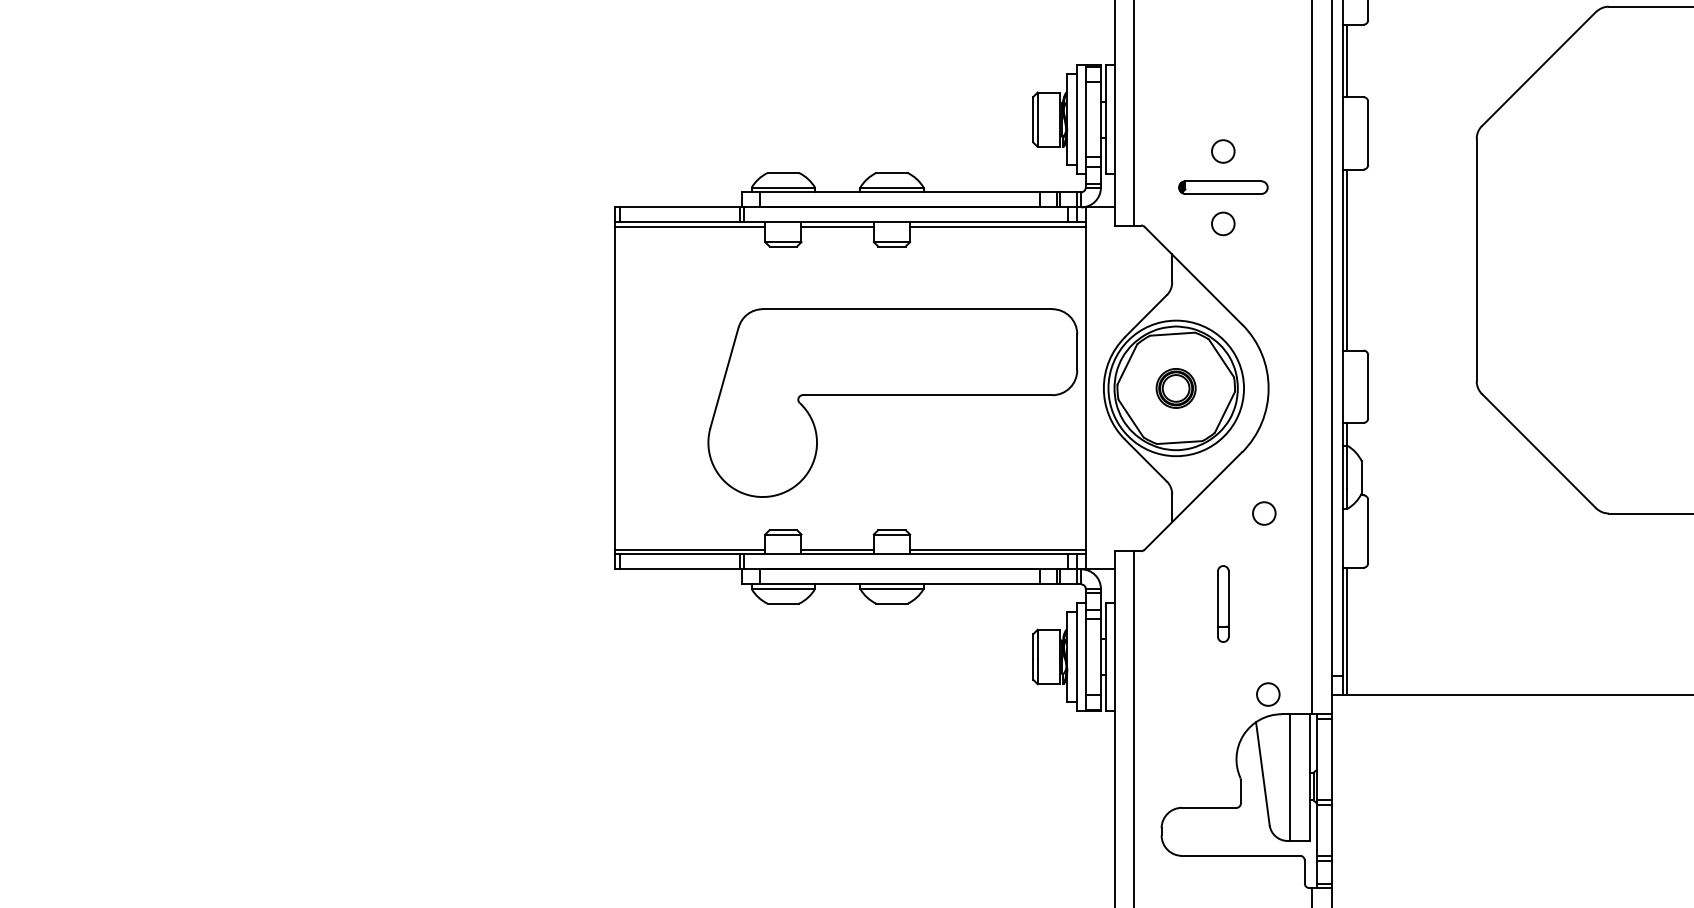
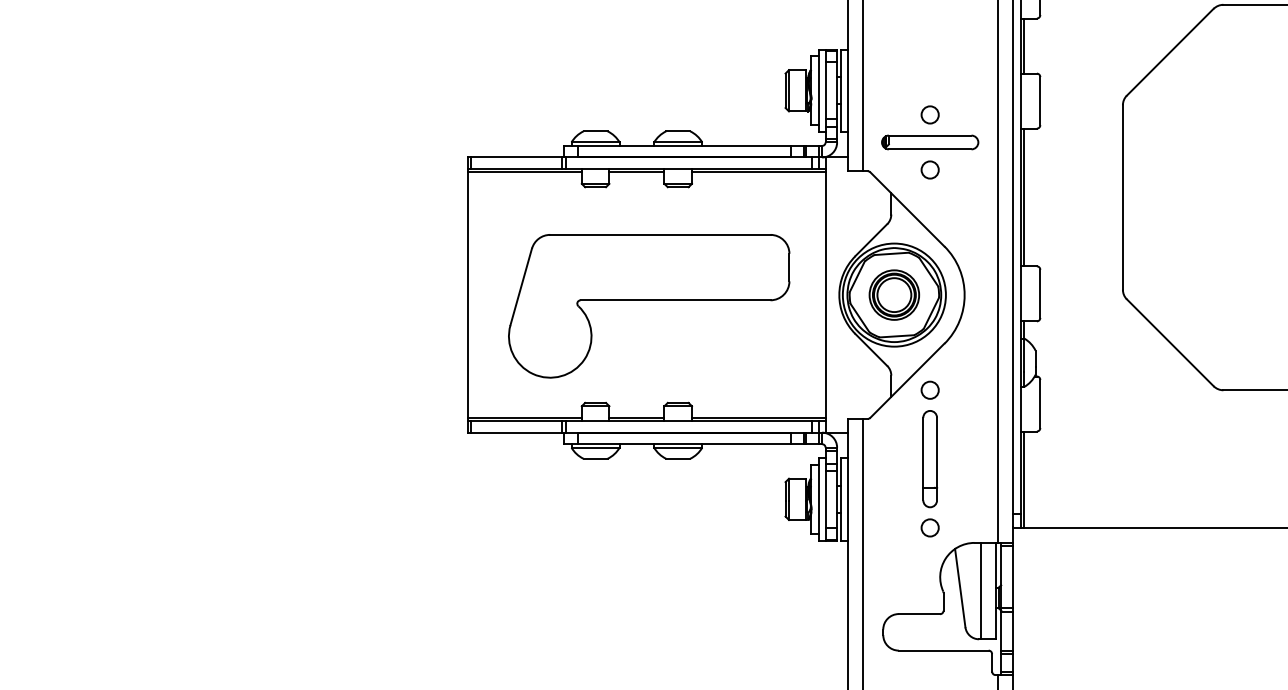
part: (1223, 187) -> (930, 142), size x1.43
part: (1175, 388) -> (893, 295), size x1.67
part: (892, 395) -> (648, 300), moved
circle: (1264, 513) -> (930, 390), moved
part: (1223, 603) -> (930, 458), size x1.67
circle: (1268, 694) -> (930, 527), moved

